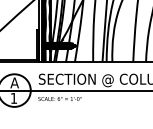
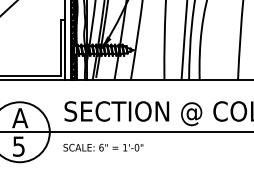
text: (13, 98) -> (18, 146), 1 -> 5

